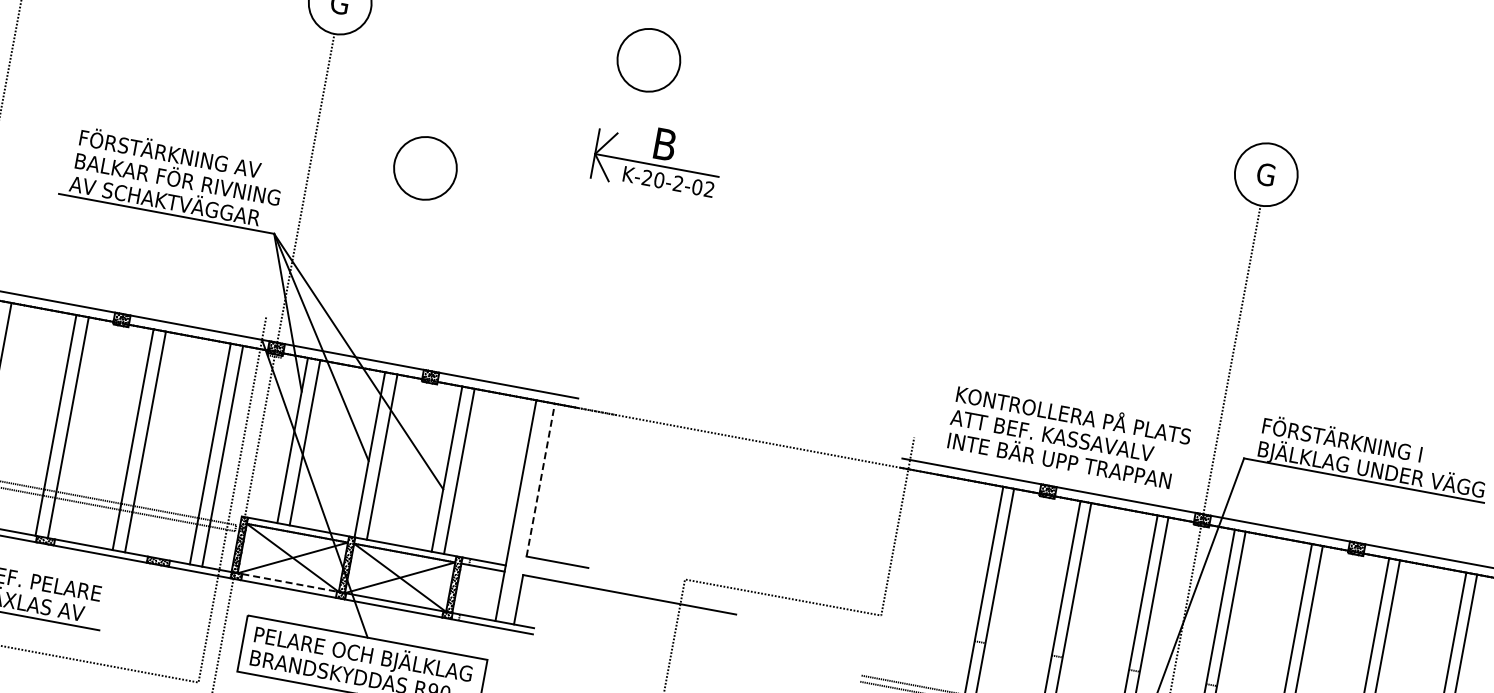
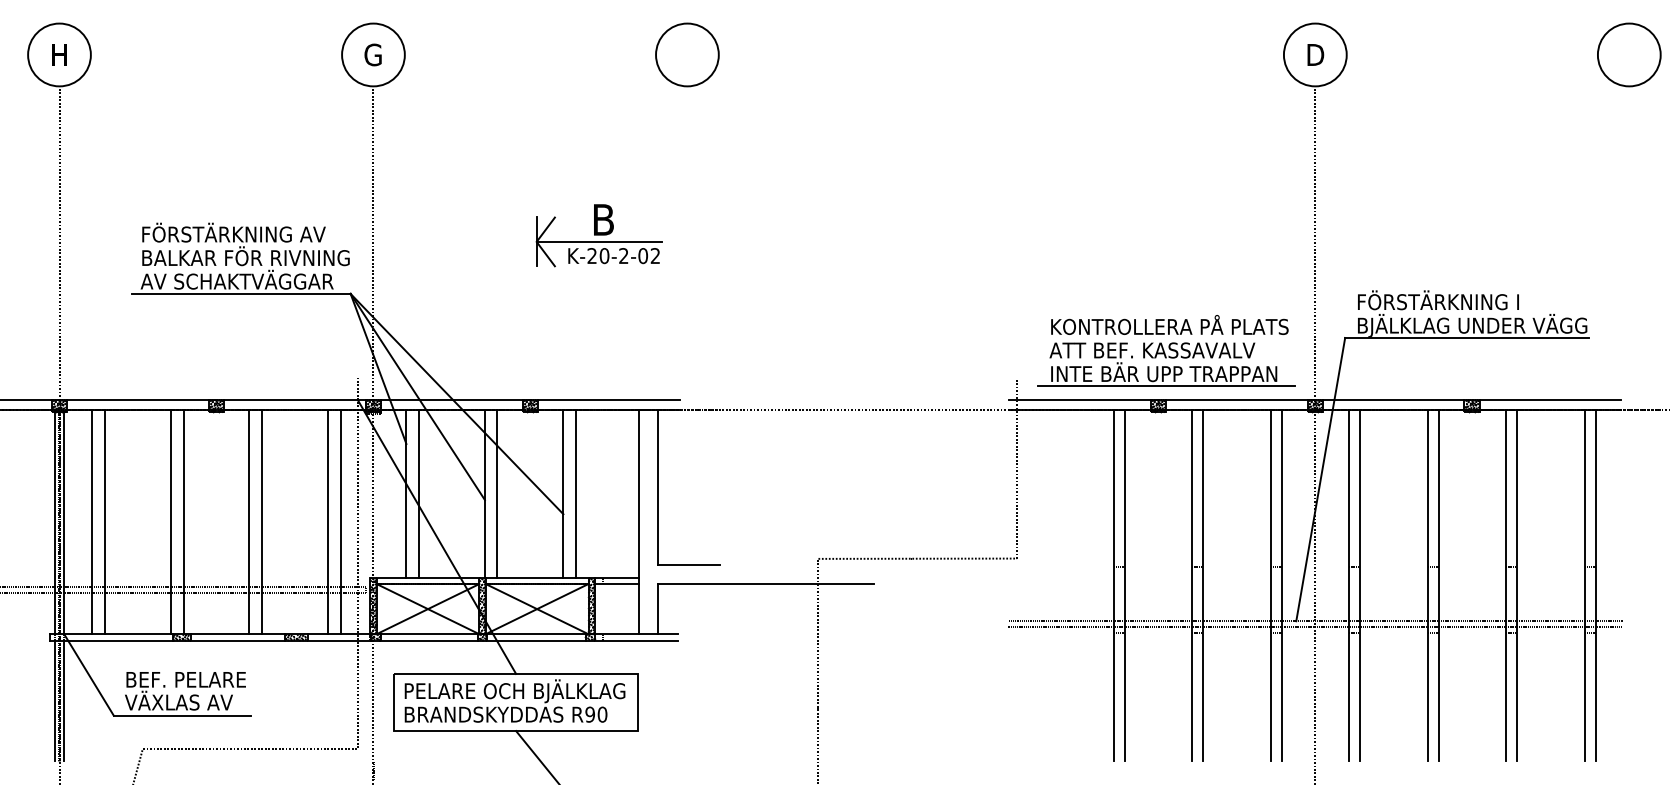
part: (657, 158) -> (598, 235), moved
part: (425, 167) -> (487, 201), removed
text: (1266, 174) -> (1315, 54), G -> D
line: (1059, 473) -> (1166, 386), added
line: (540, 480) -> (657, 487), dashed -> solid
line: (289, 583) -> (429, 634), dashed -> solid

